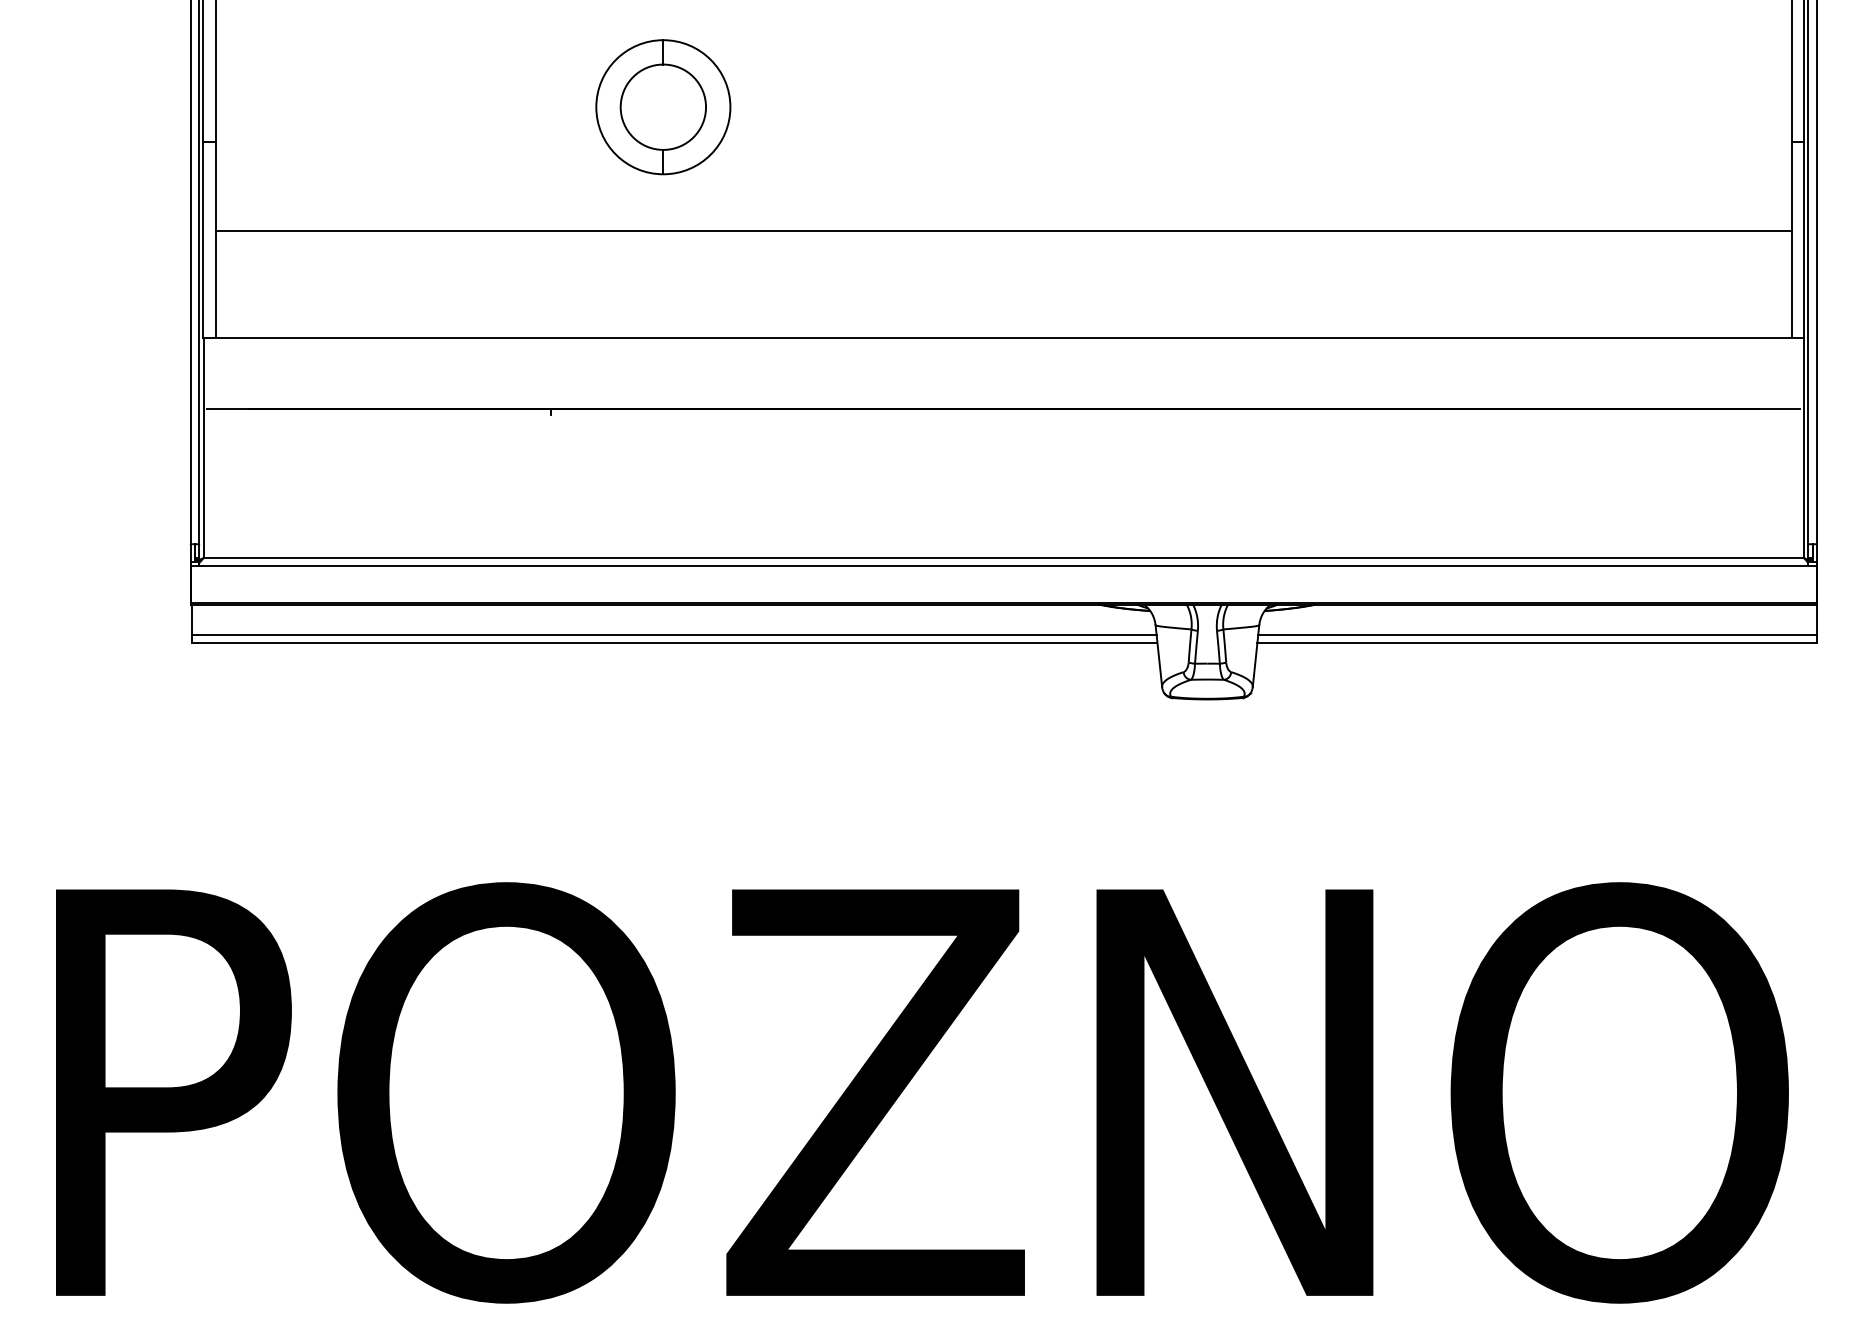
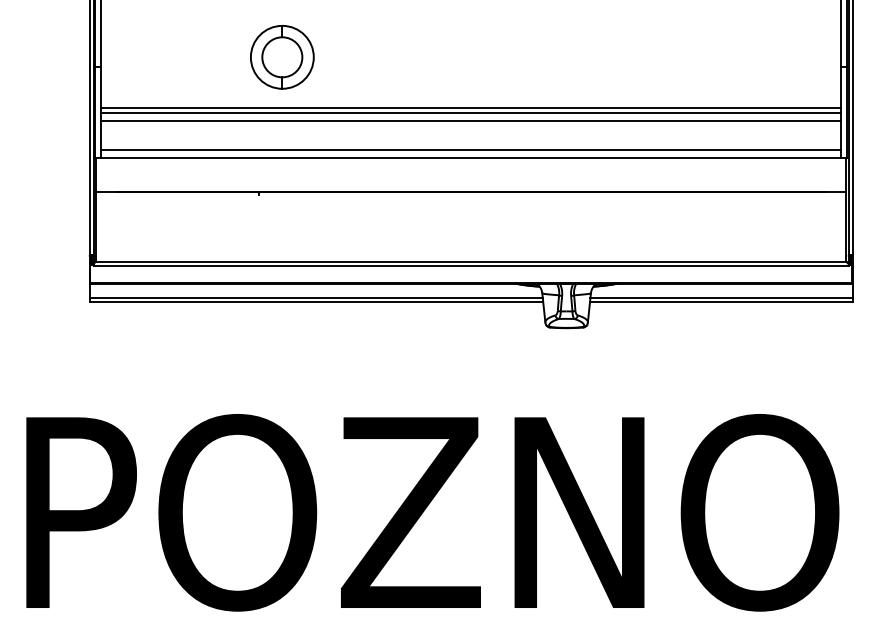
part: (663, 107) -> (282, 57), moved
line: (1004, 239) -> (471, 112), added
line: (1004, 256) -> (471, 120), added
line: (1004, 320) -> (471, 150), added

